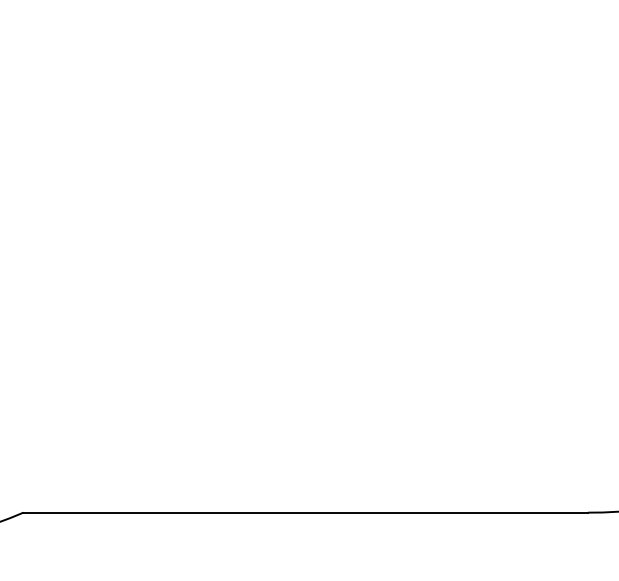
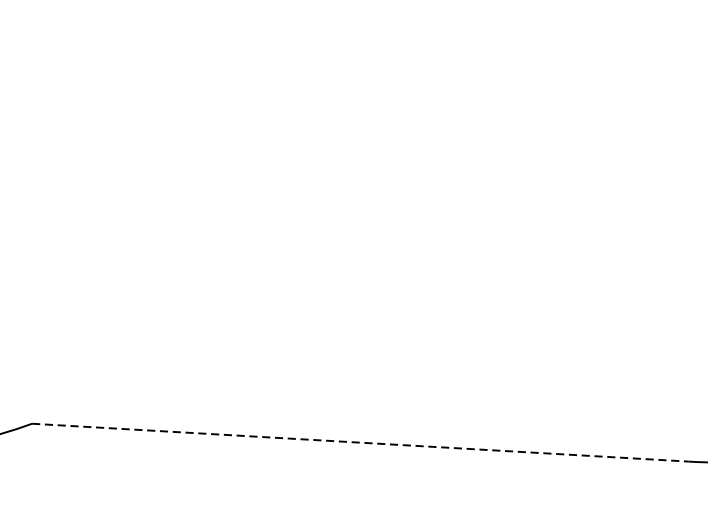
line: (306, 512) -> (360, 442), solid -> dashed

